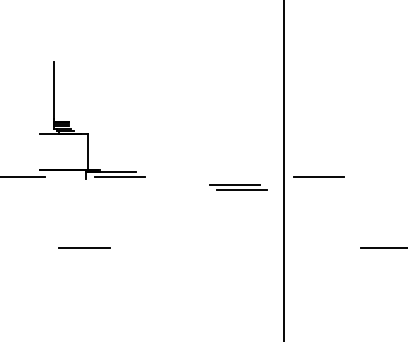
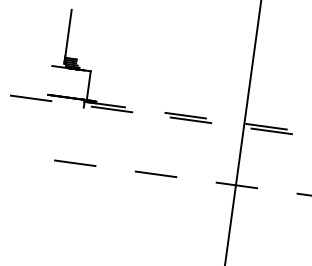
line: (311, 171) -> (266, 126), added
part: (238, 187) -> (188, 118), moved
line: (184, 248) -> (155, 174), added
line: (285, 248) -> (237, 185), added

